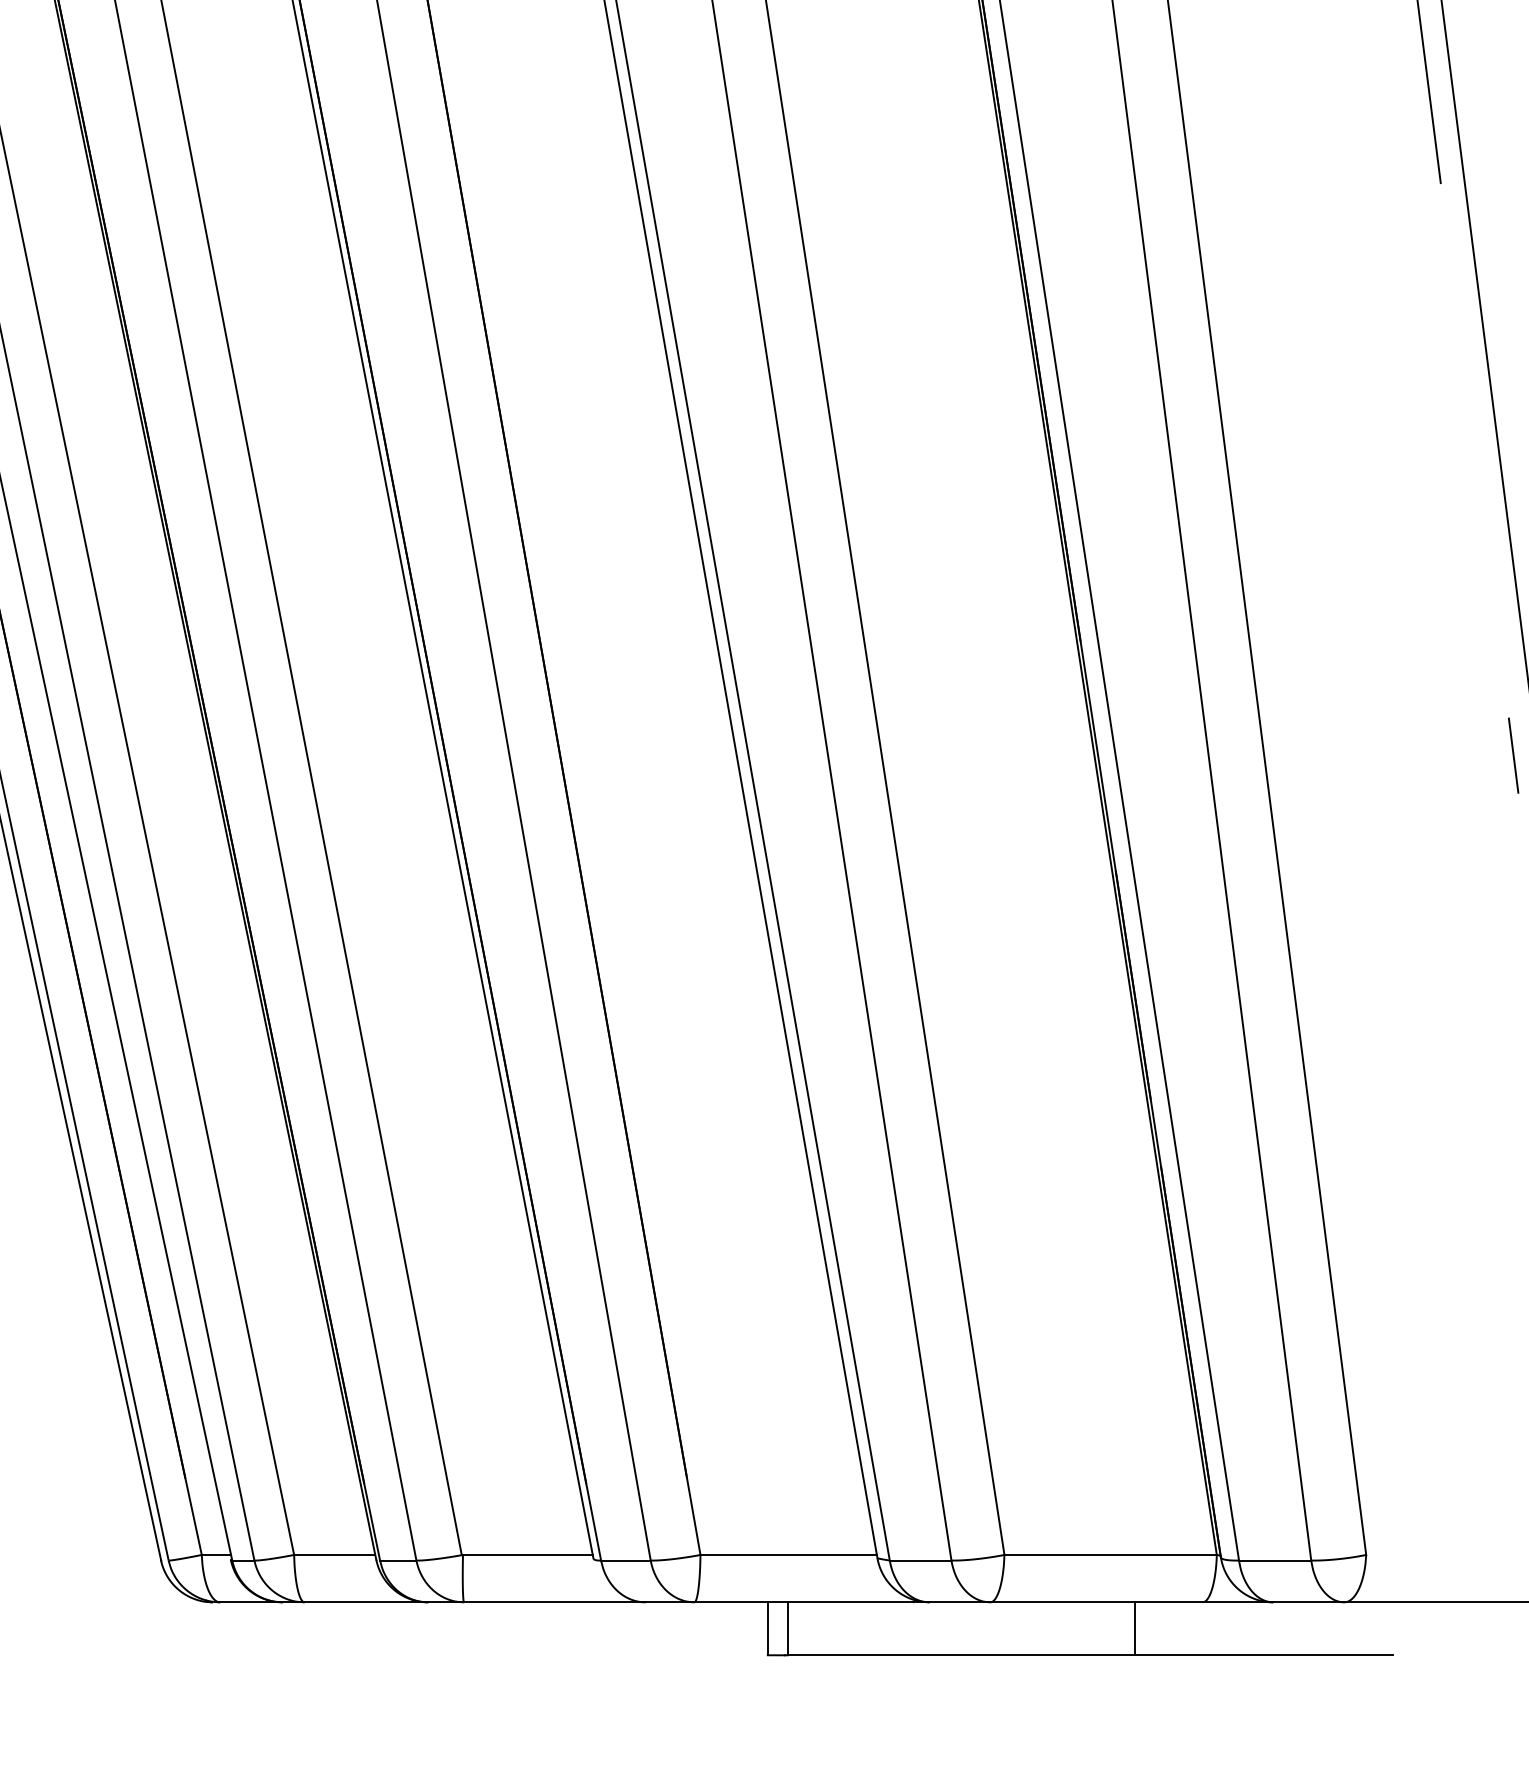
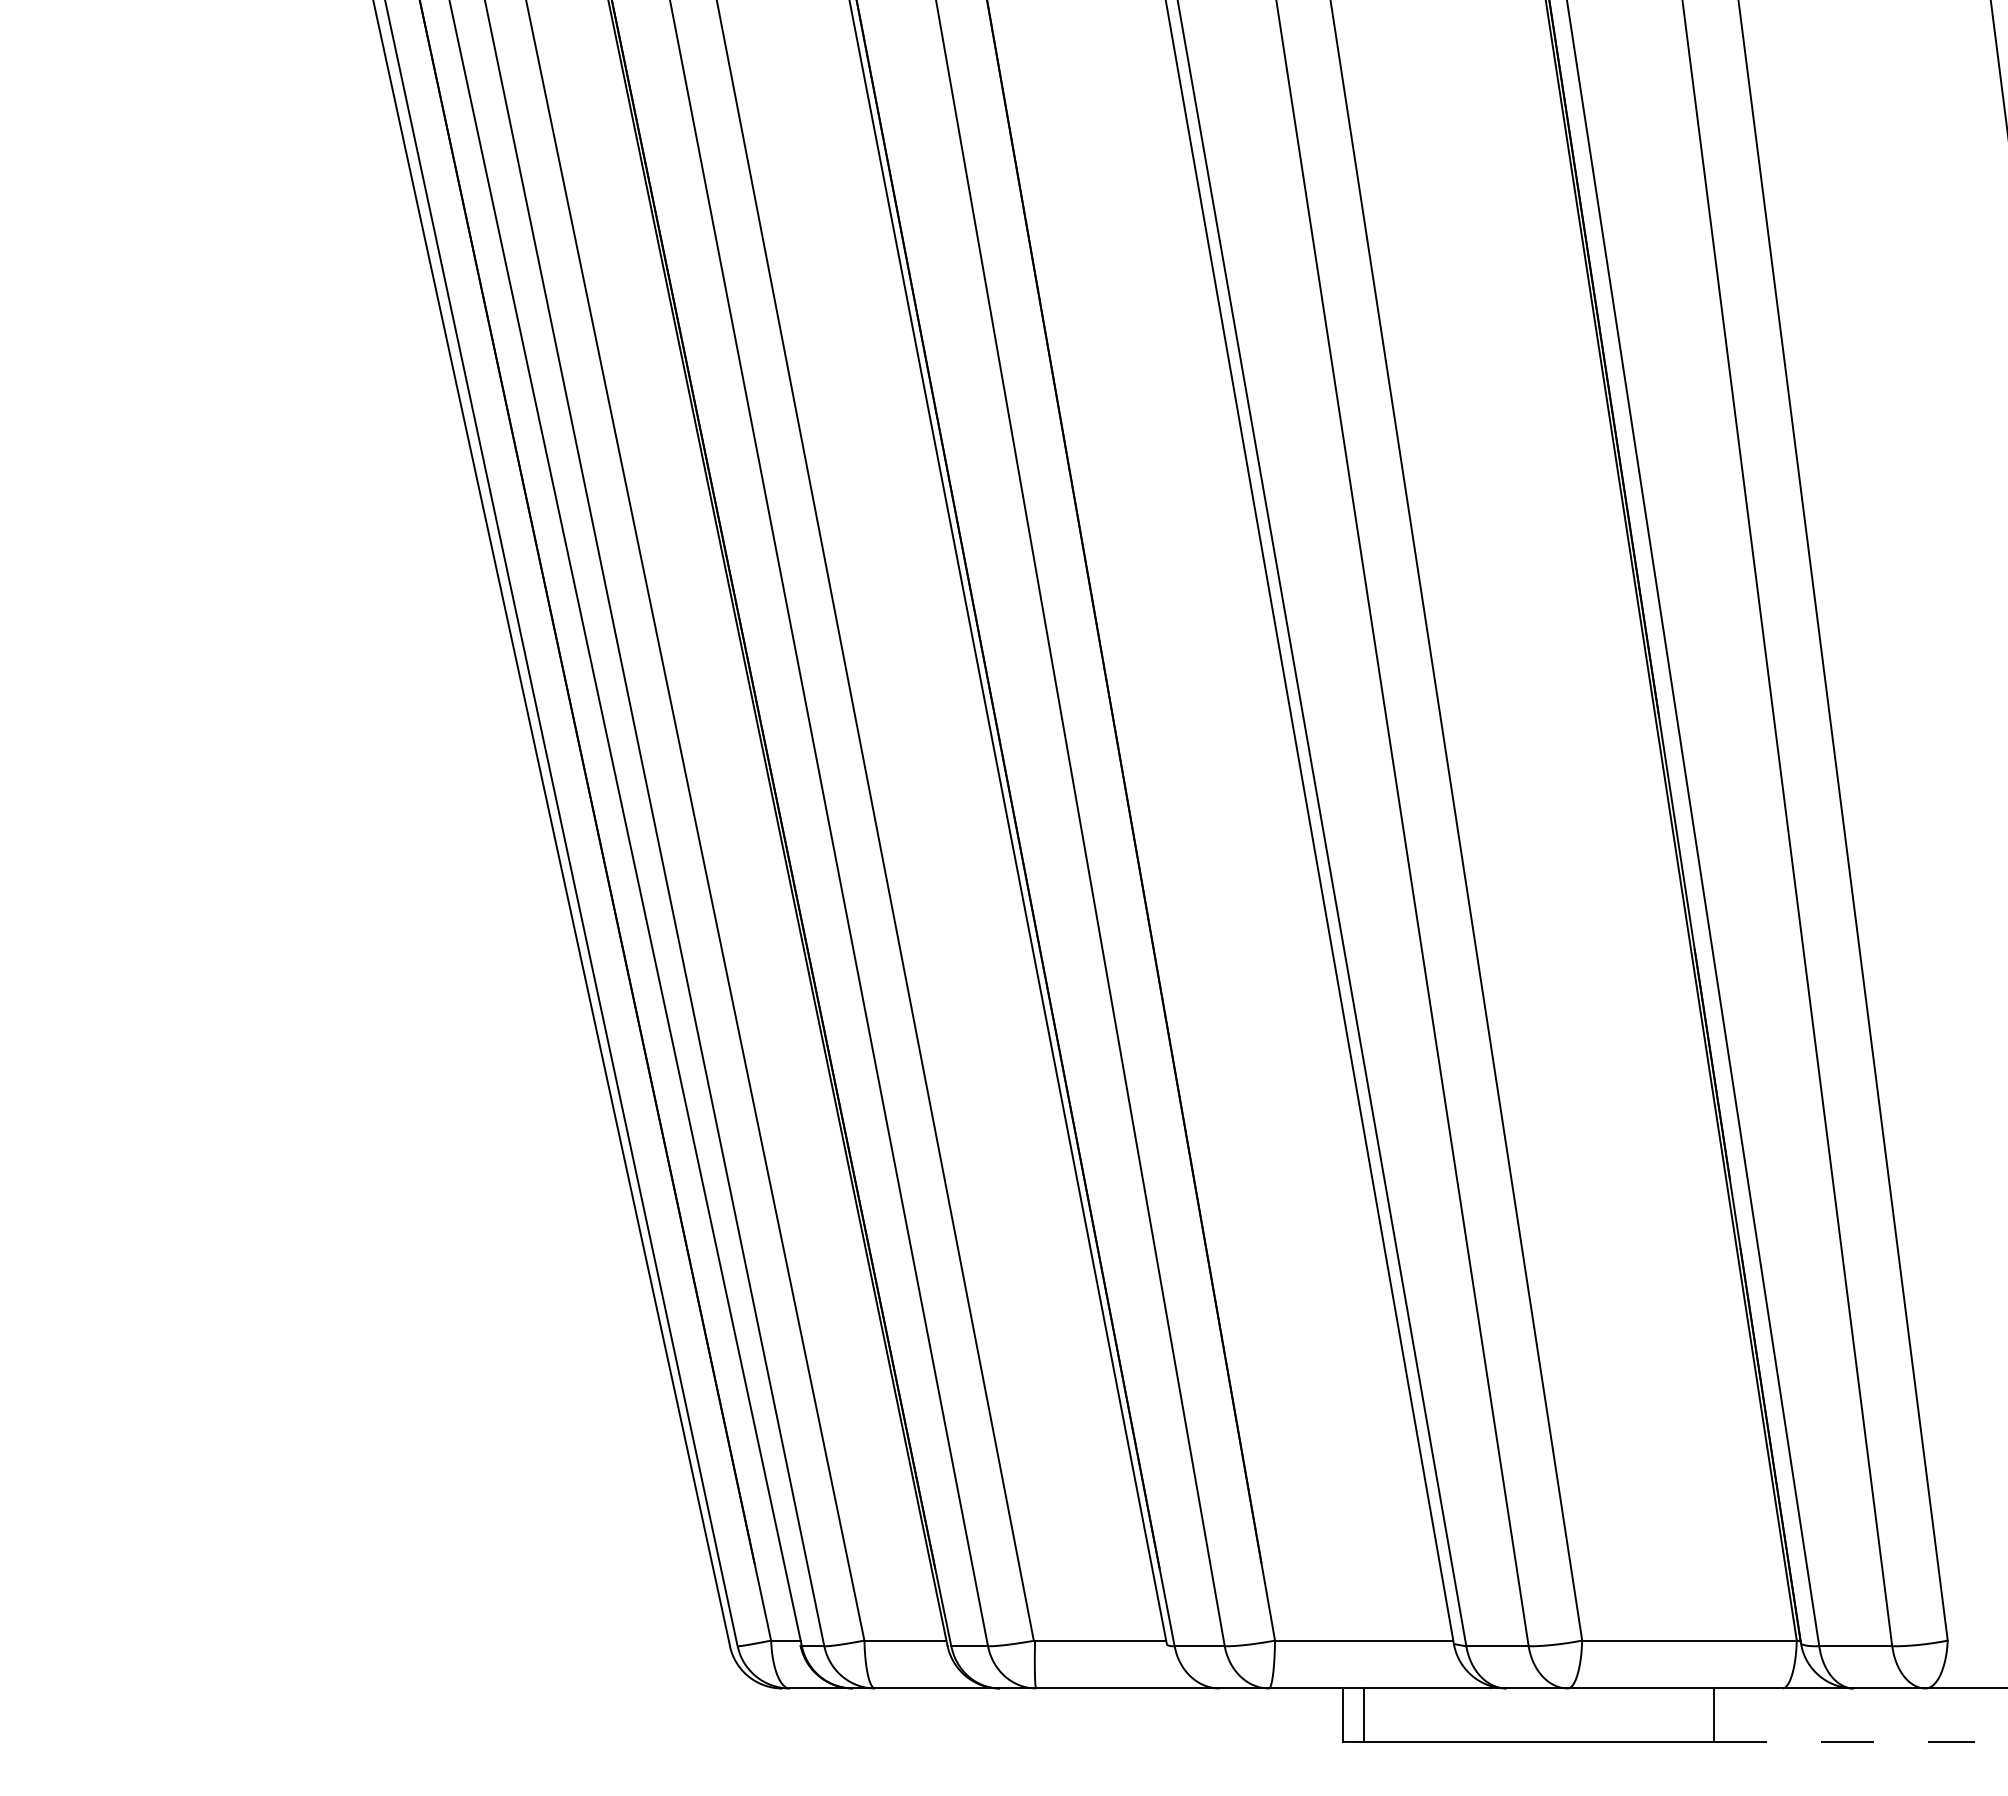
line: (1264, 1654) -> (1844, 1741), solid -> dashed

